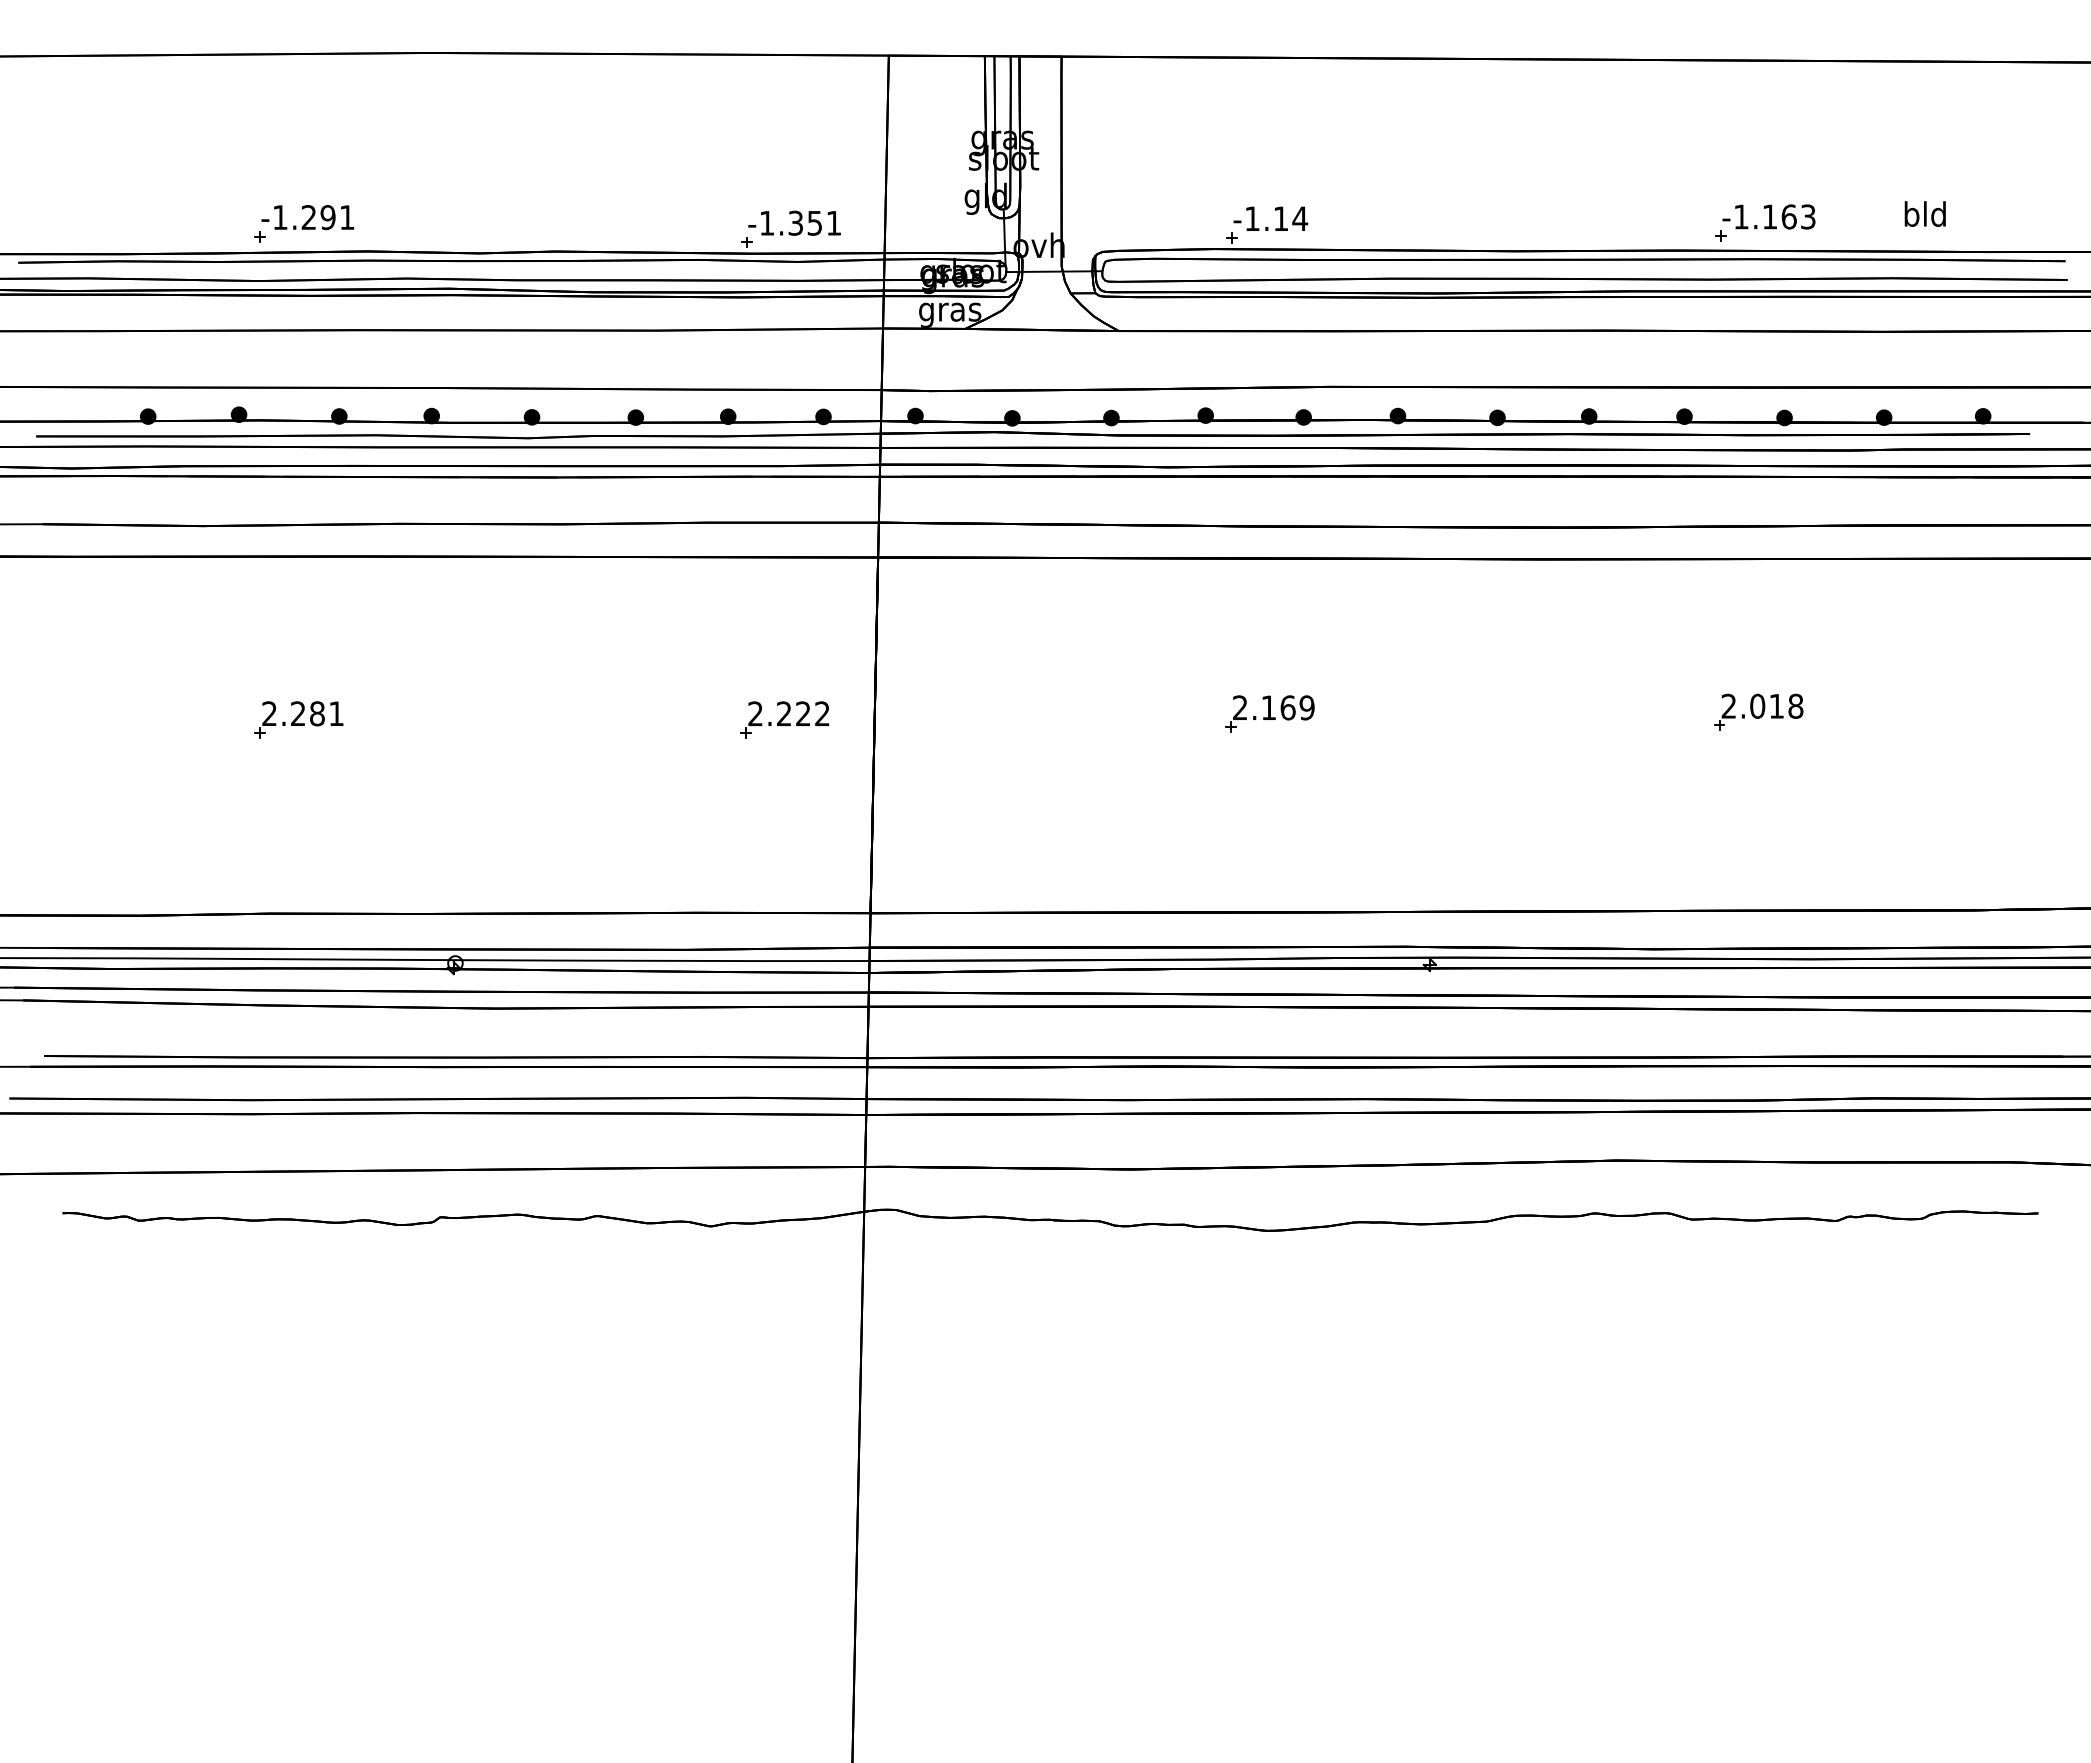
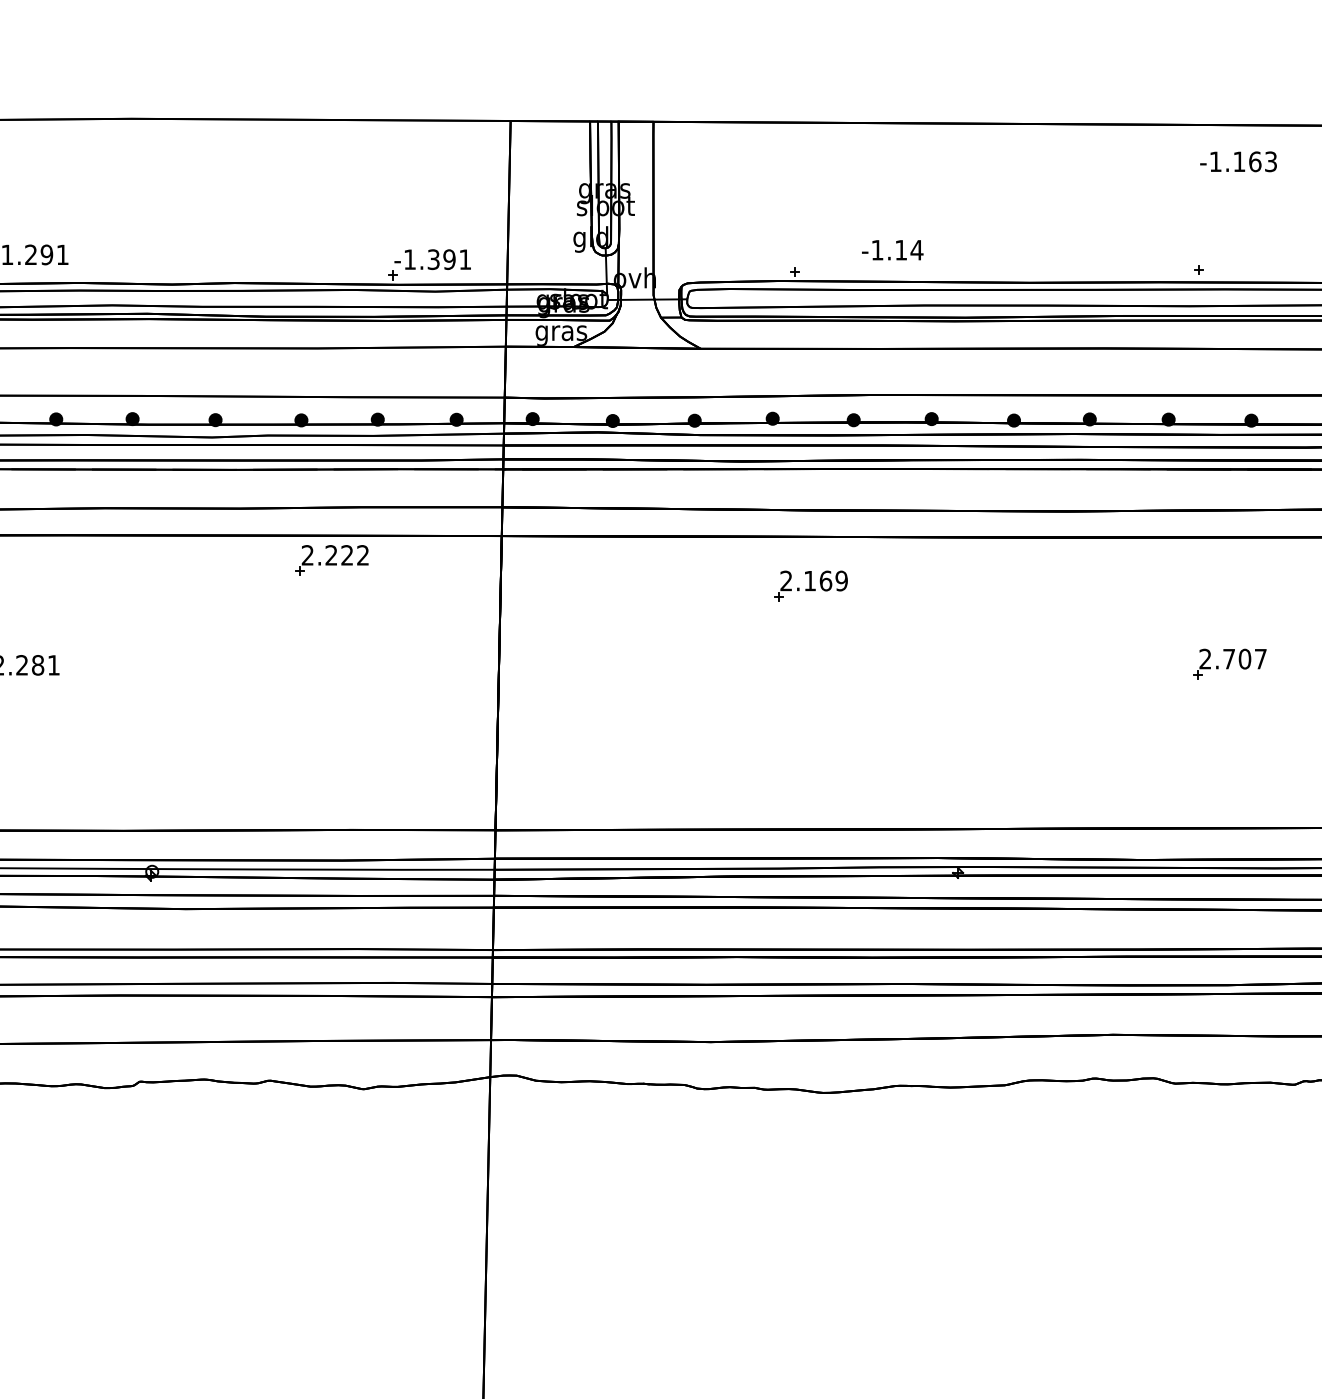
text: (1768, 216) -> (1238, 161), moved
text: (1270, 218) -> (892, 249), moved
text: (814, 222) -> (449, 259), -1.351 -> -1.391
text: (1776, 705) -> (1244, 658), 2.018 -> 2.707
part: (1269, 713) -> (810, 585), moved
part: (784, 719) -> (331, 560), moved

